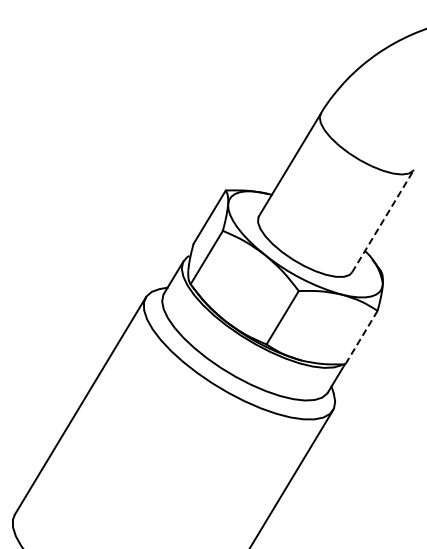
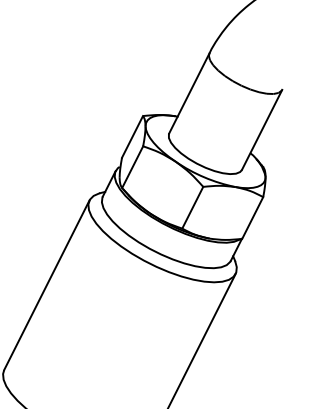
line: (383, 221) -> (262, 130), dashed -> solid
line: (361, 338) -> (252, 218), dashed -> solid

